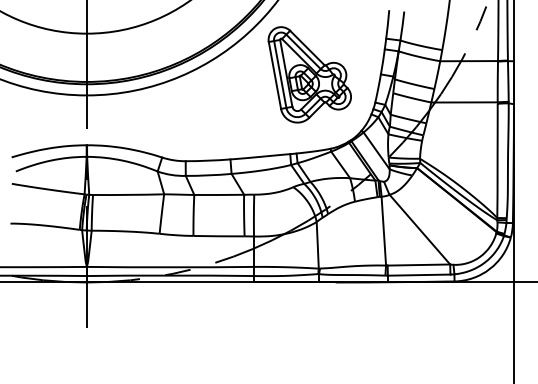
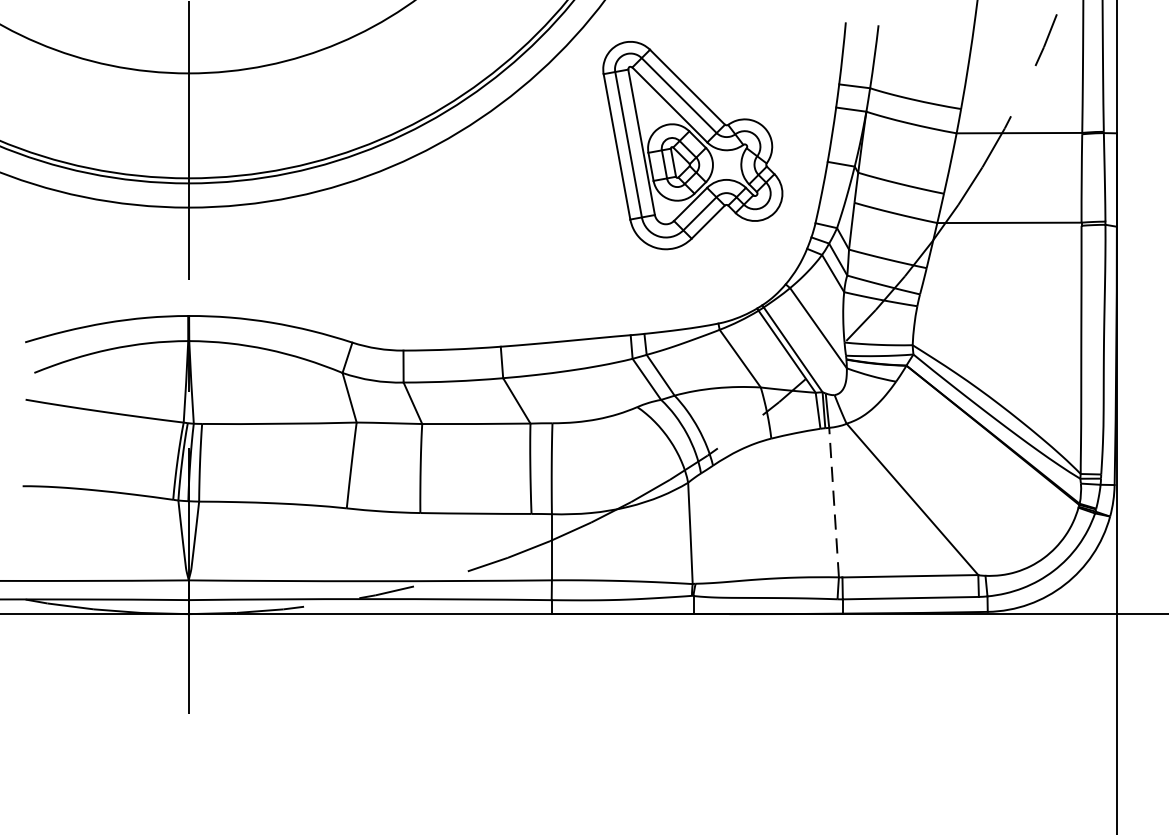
part: (309, 74) -> (692, 144), moved
line: (383, 230) -> (833, 501), solid -> dashed

